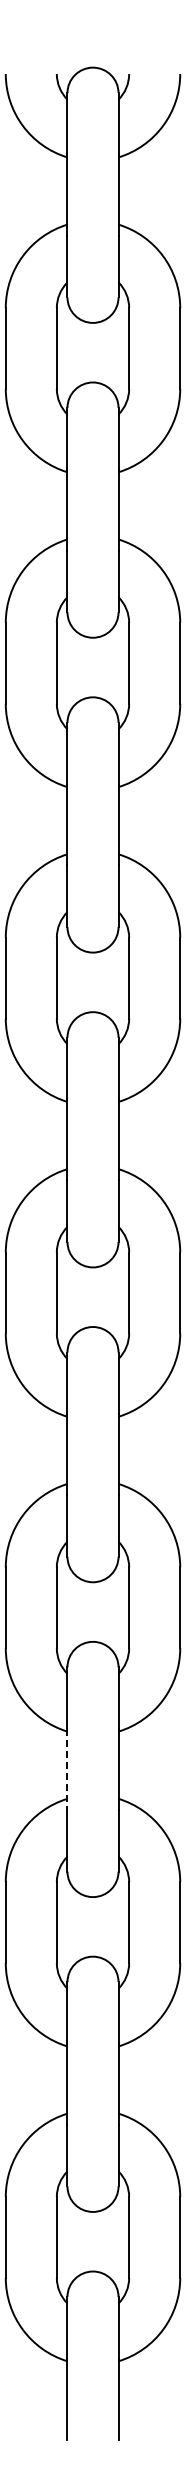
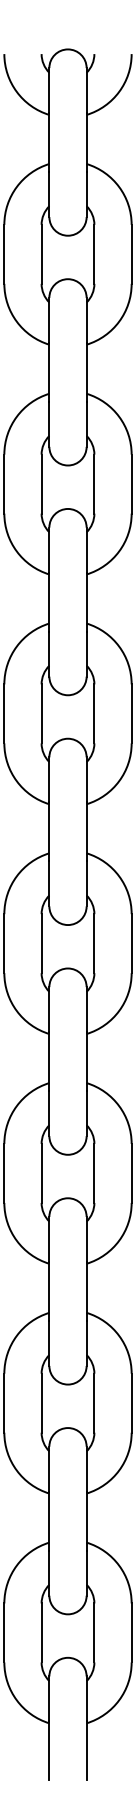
line: (67, 1769) -> (49, 1291), dashed -> solid

